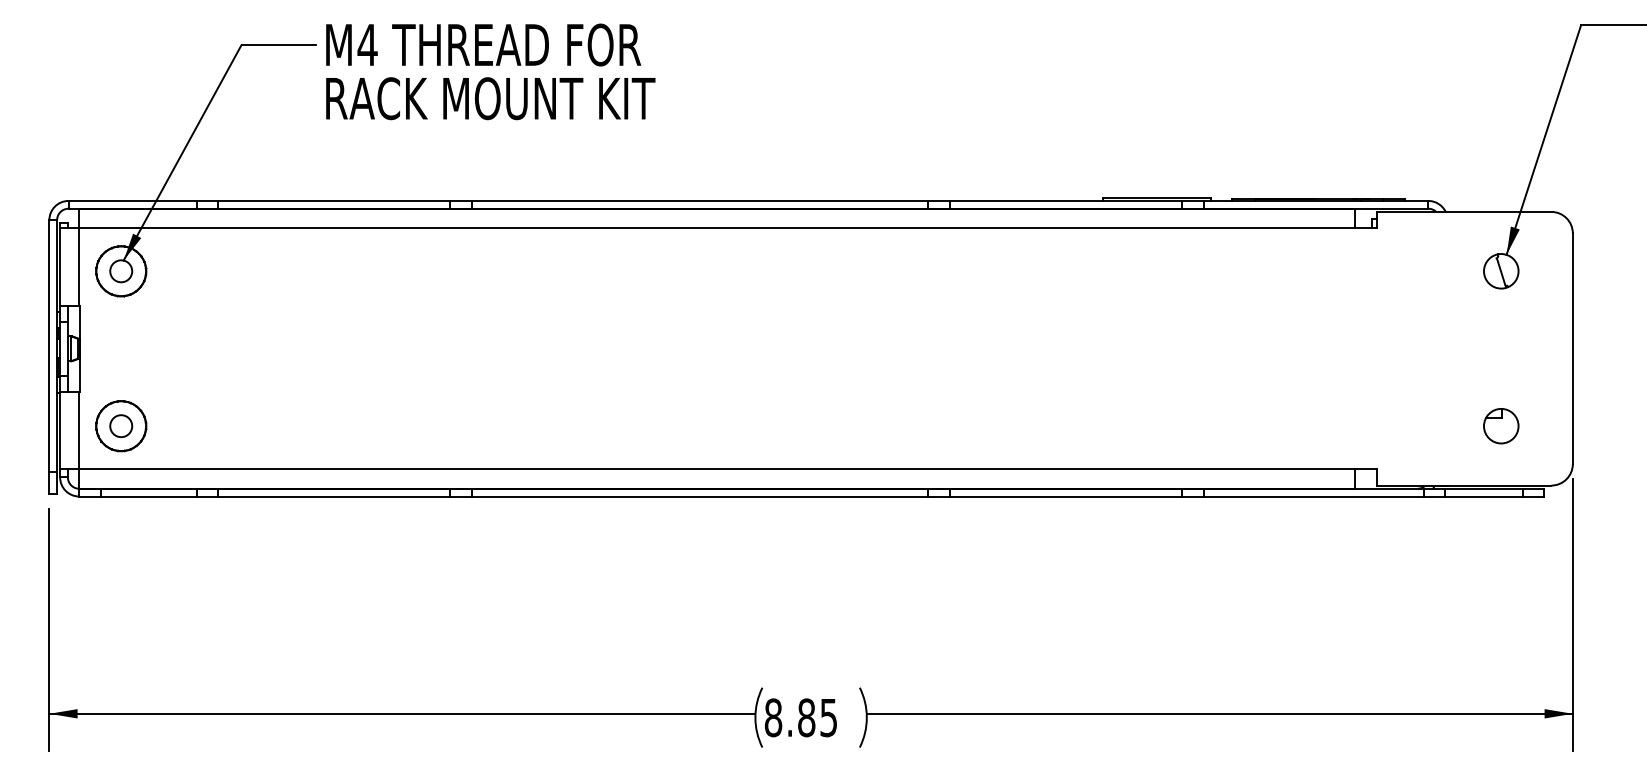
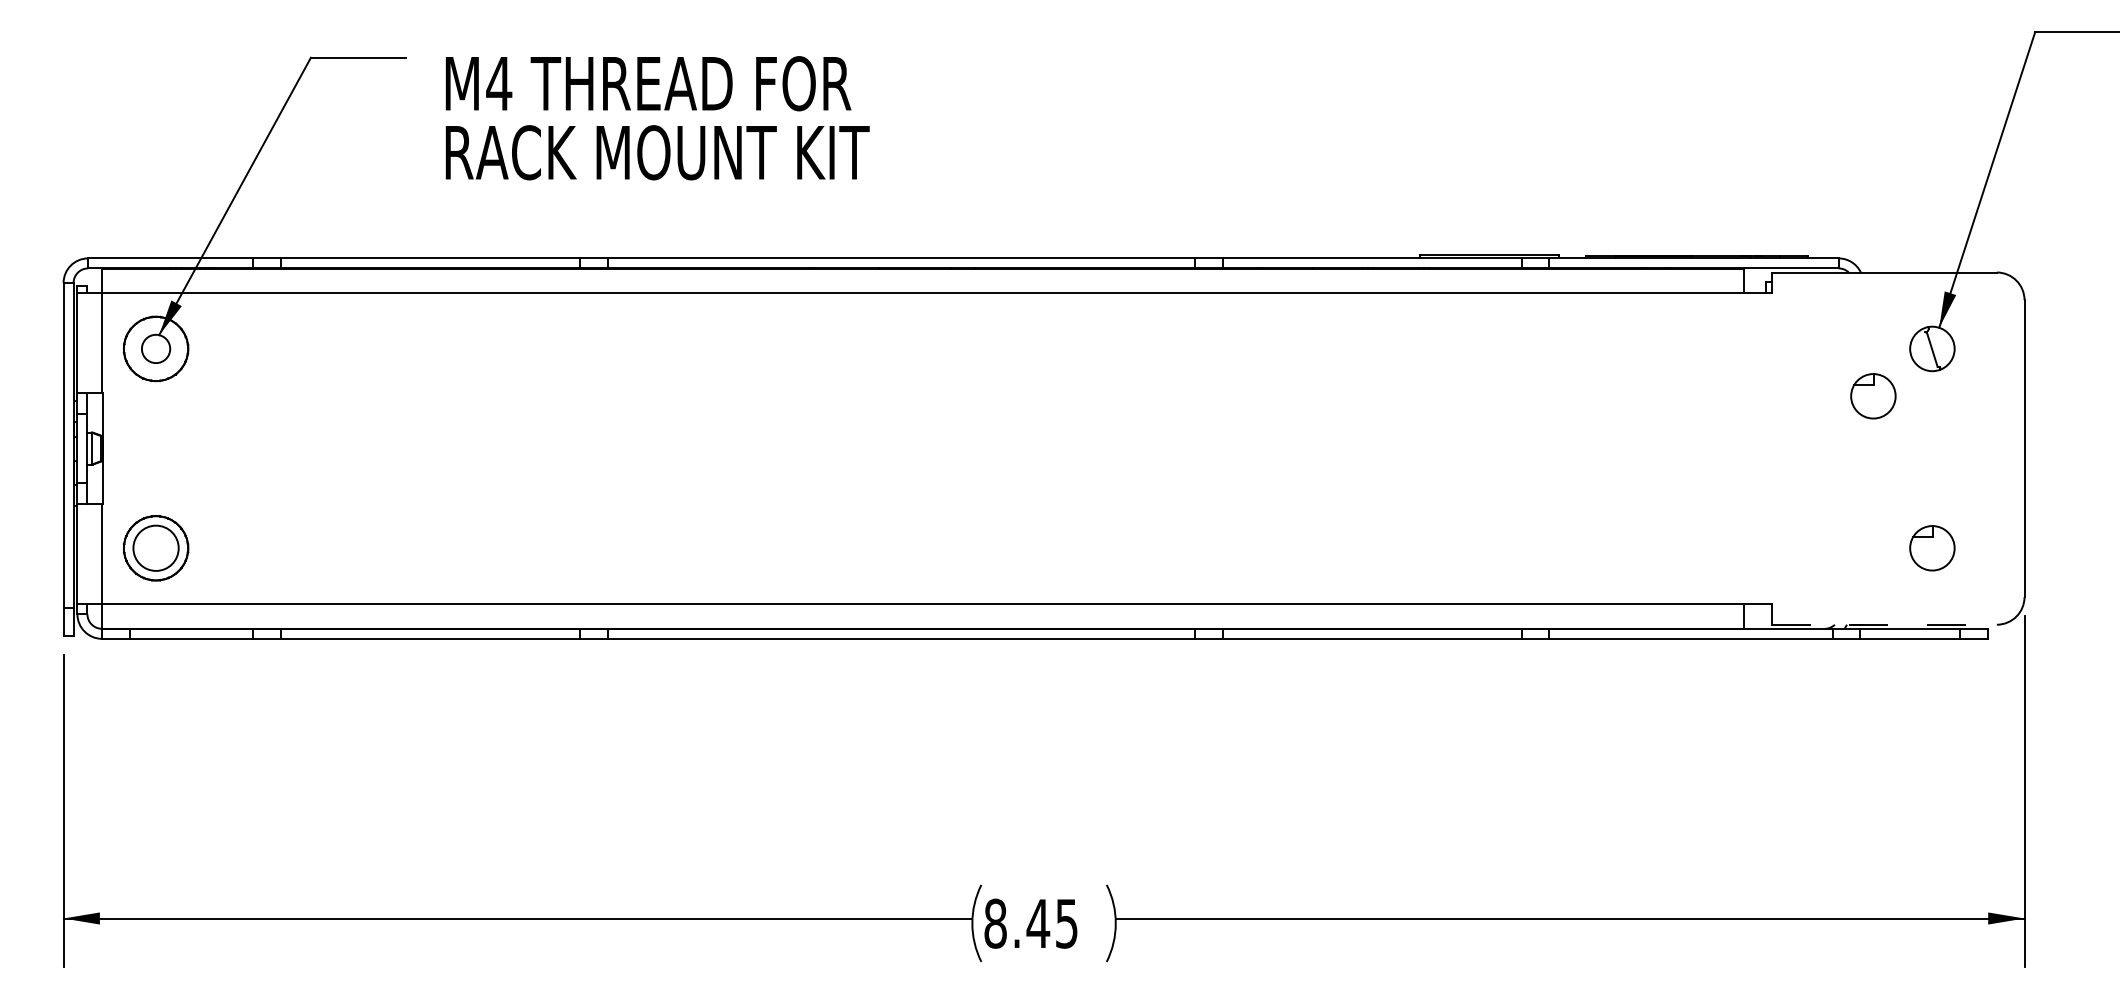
text: (490, 72) -> (657, 118), moved
part: (1455, 308) -> (1873, 396), added
circle: (120, 426) -> (155, 548), size x1.6
line: (1464, 485) -> (1884, 624), solid -> dashed
text: (806, 717) -> (1038, 923), 8.85 -> 8.45

